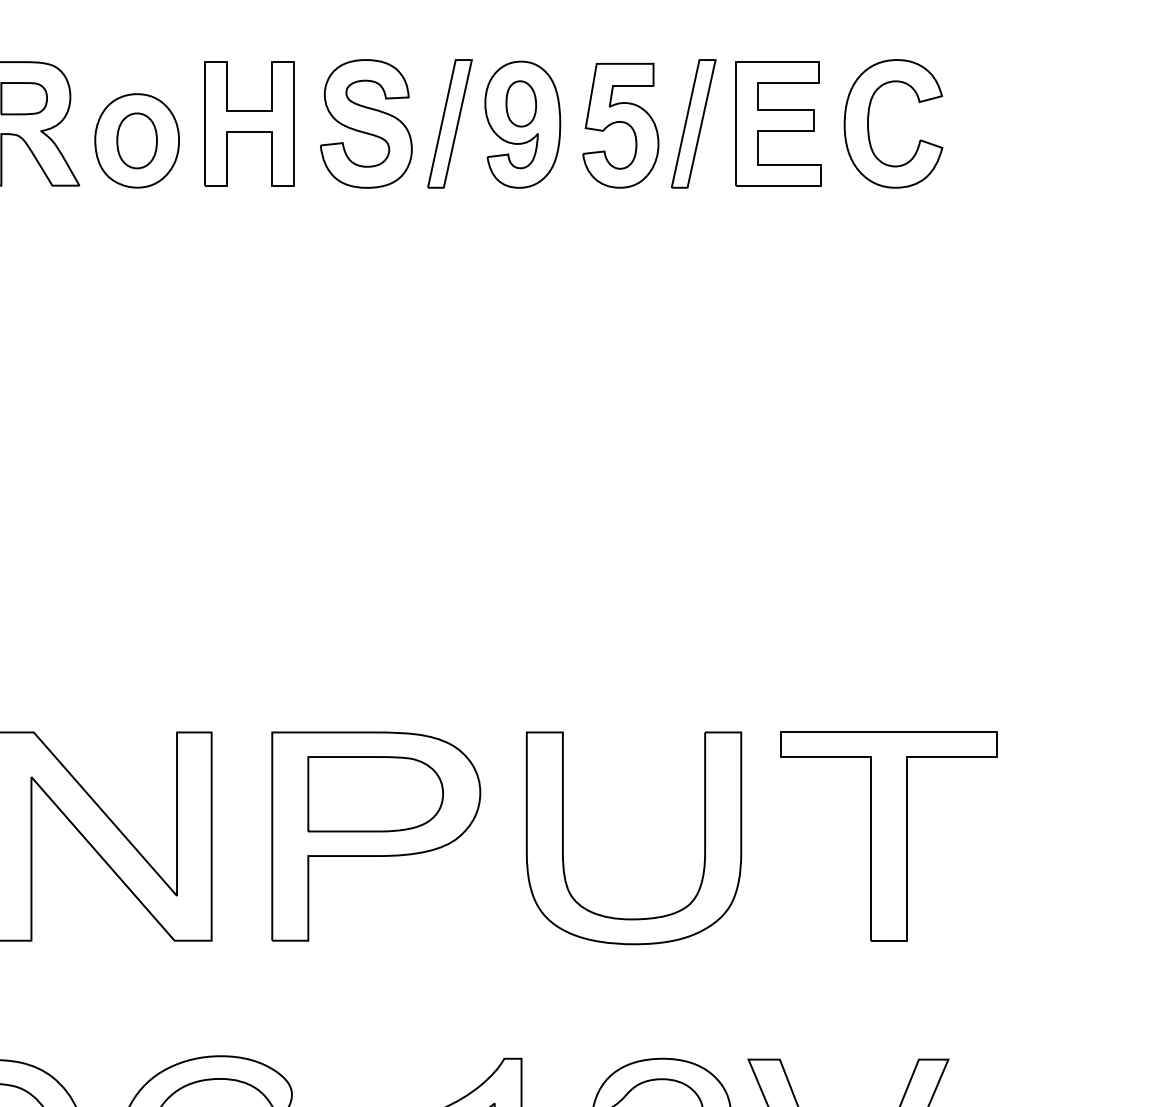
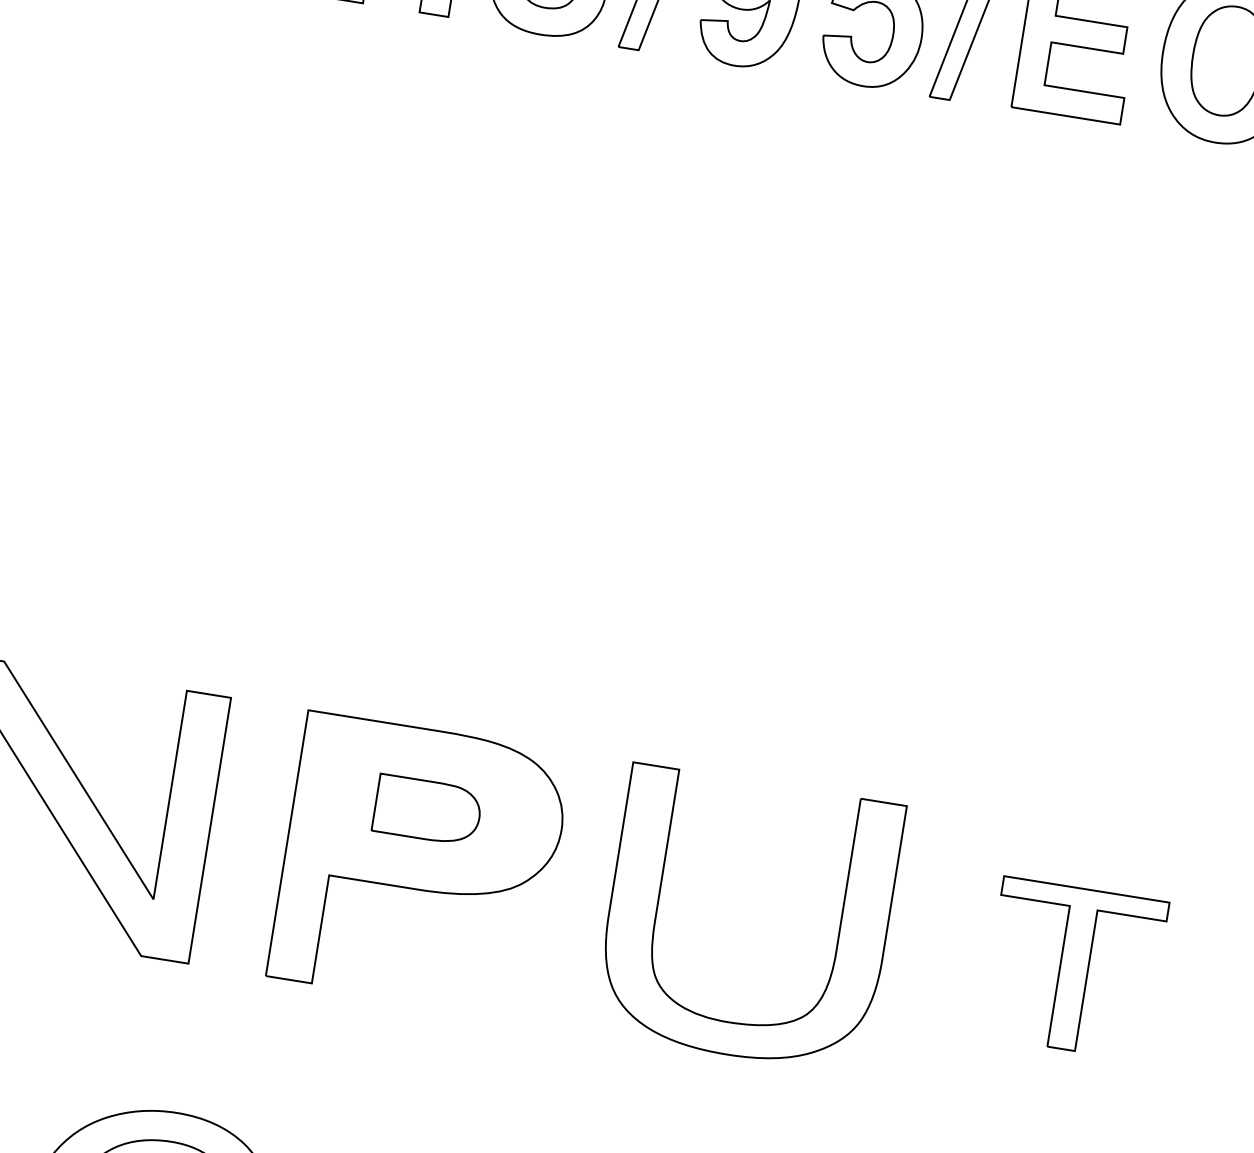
part: (375, 794) -> (427, 810), size x0.6
part: (888, 836) -> (1073, 968), size x0.6

